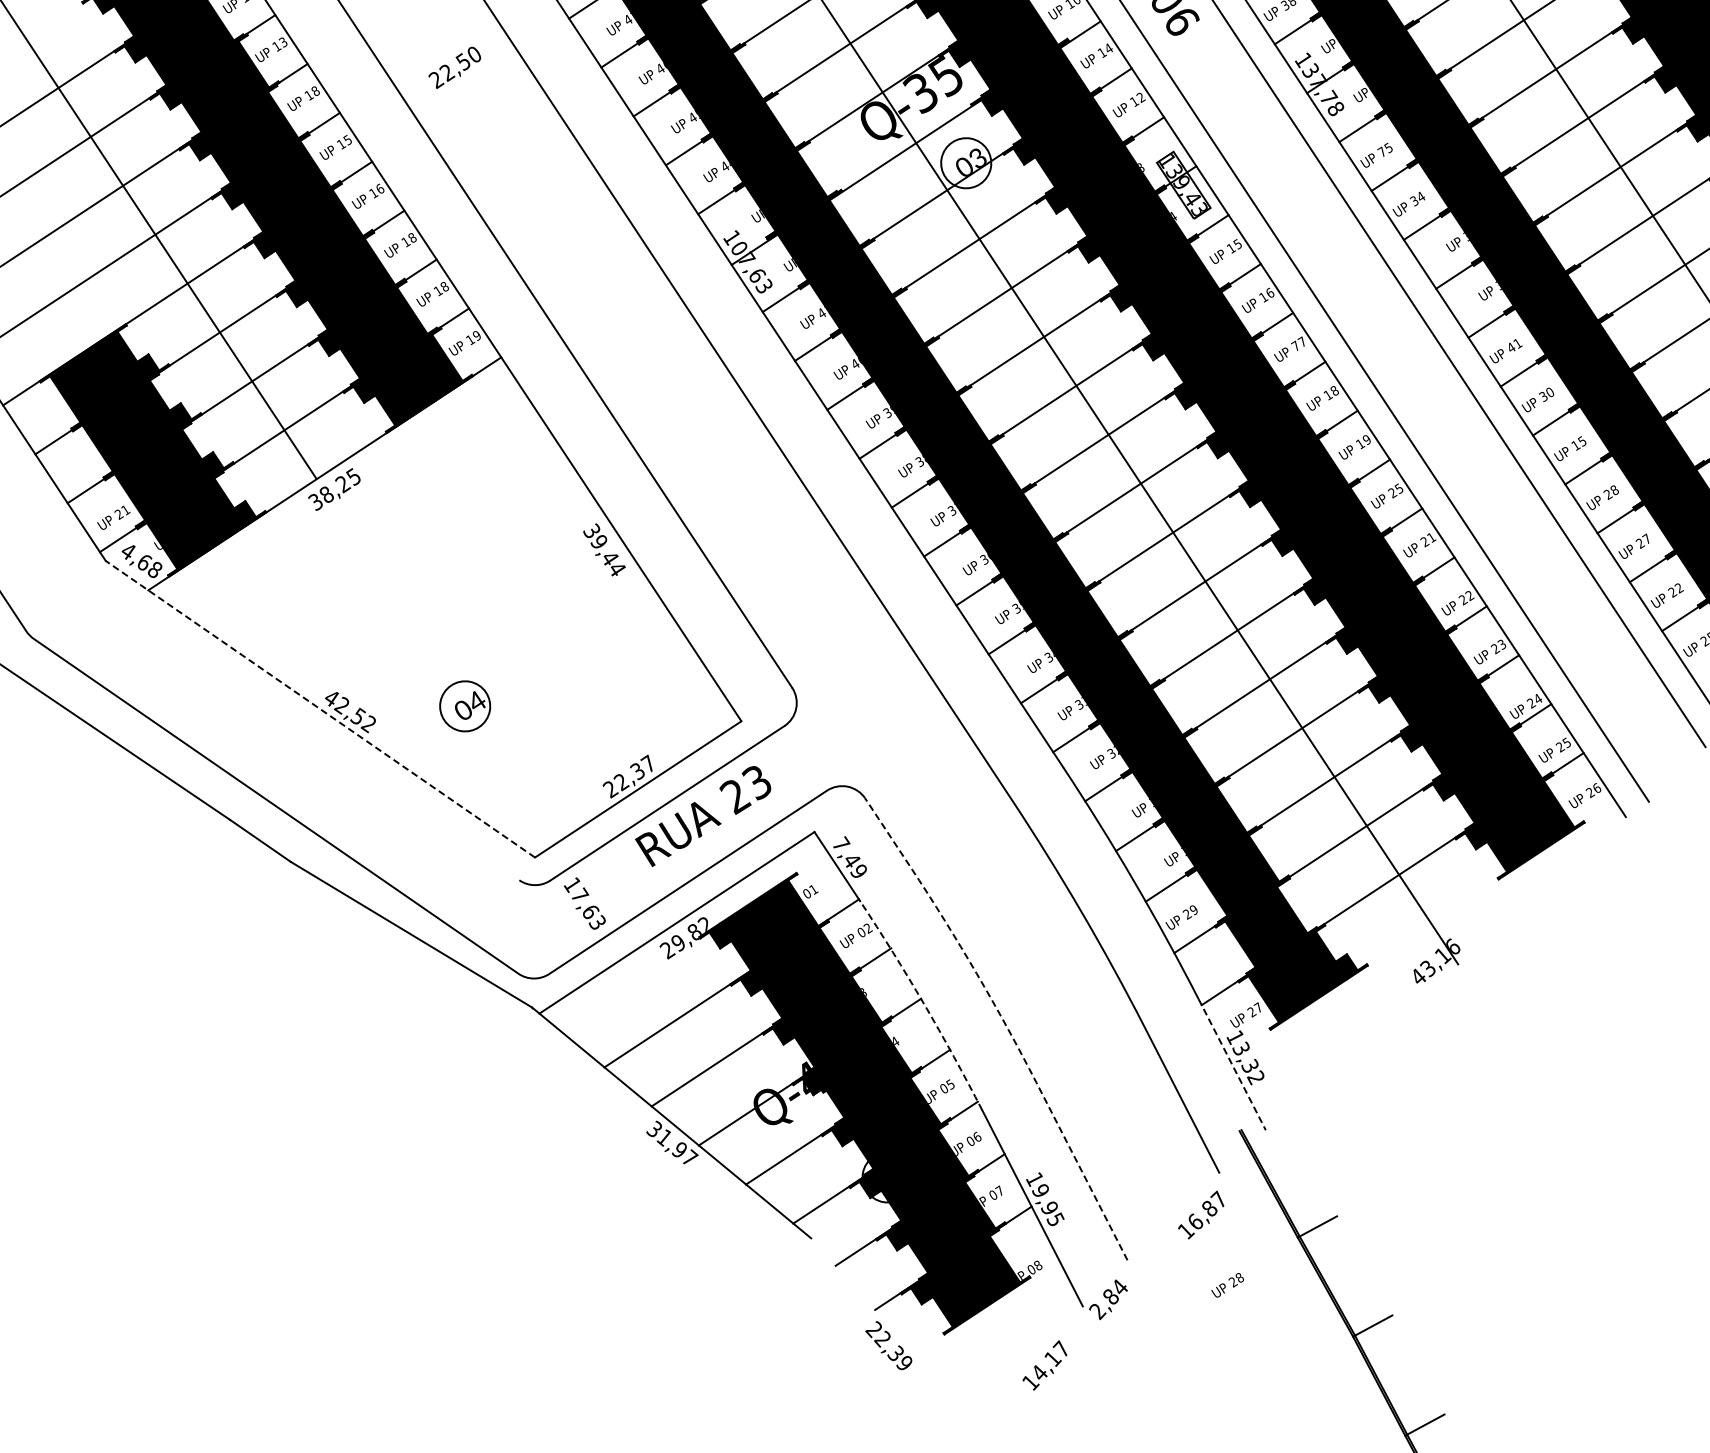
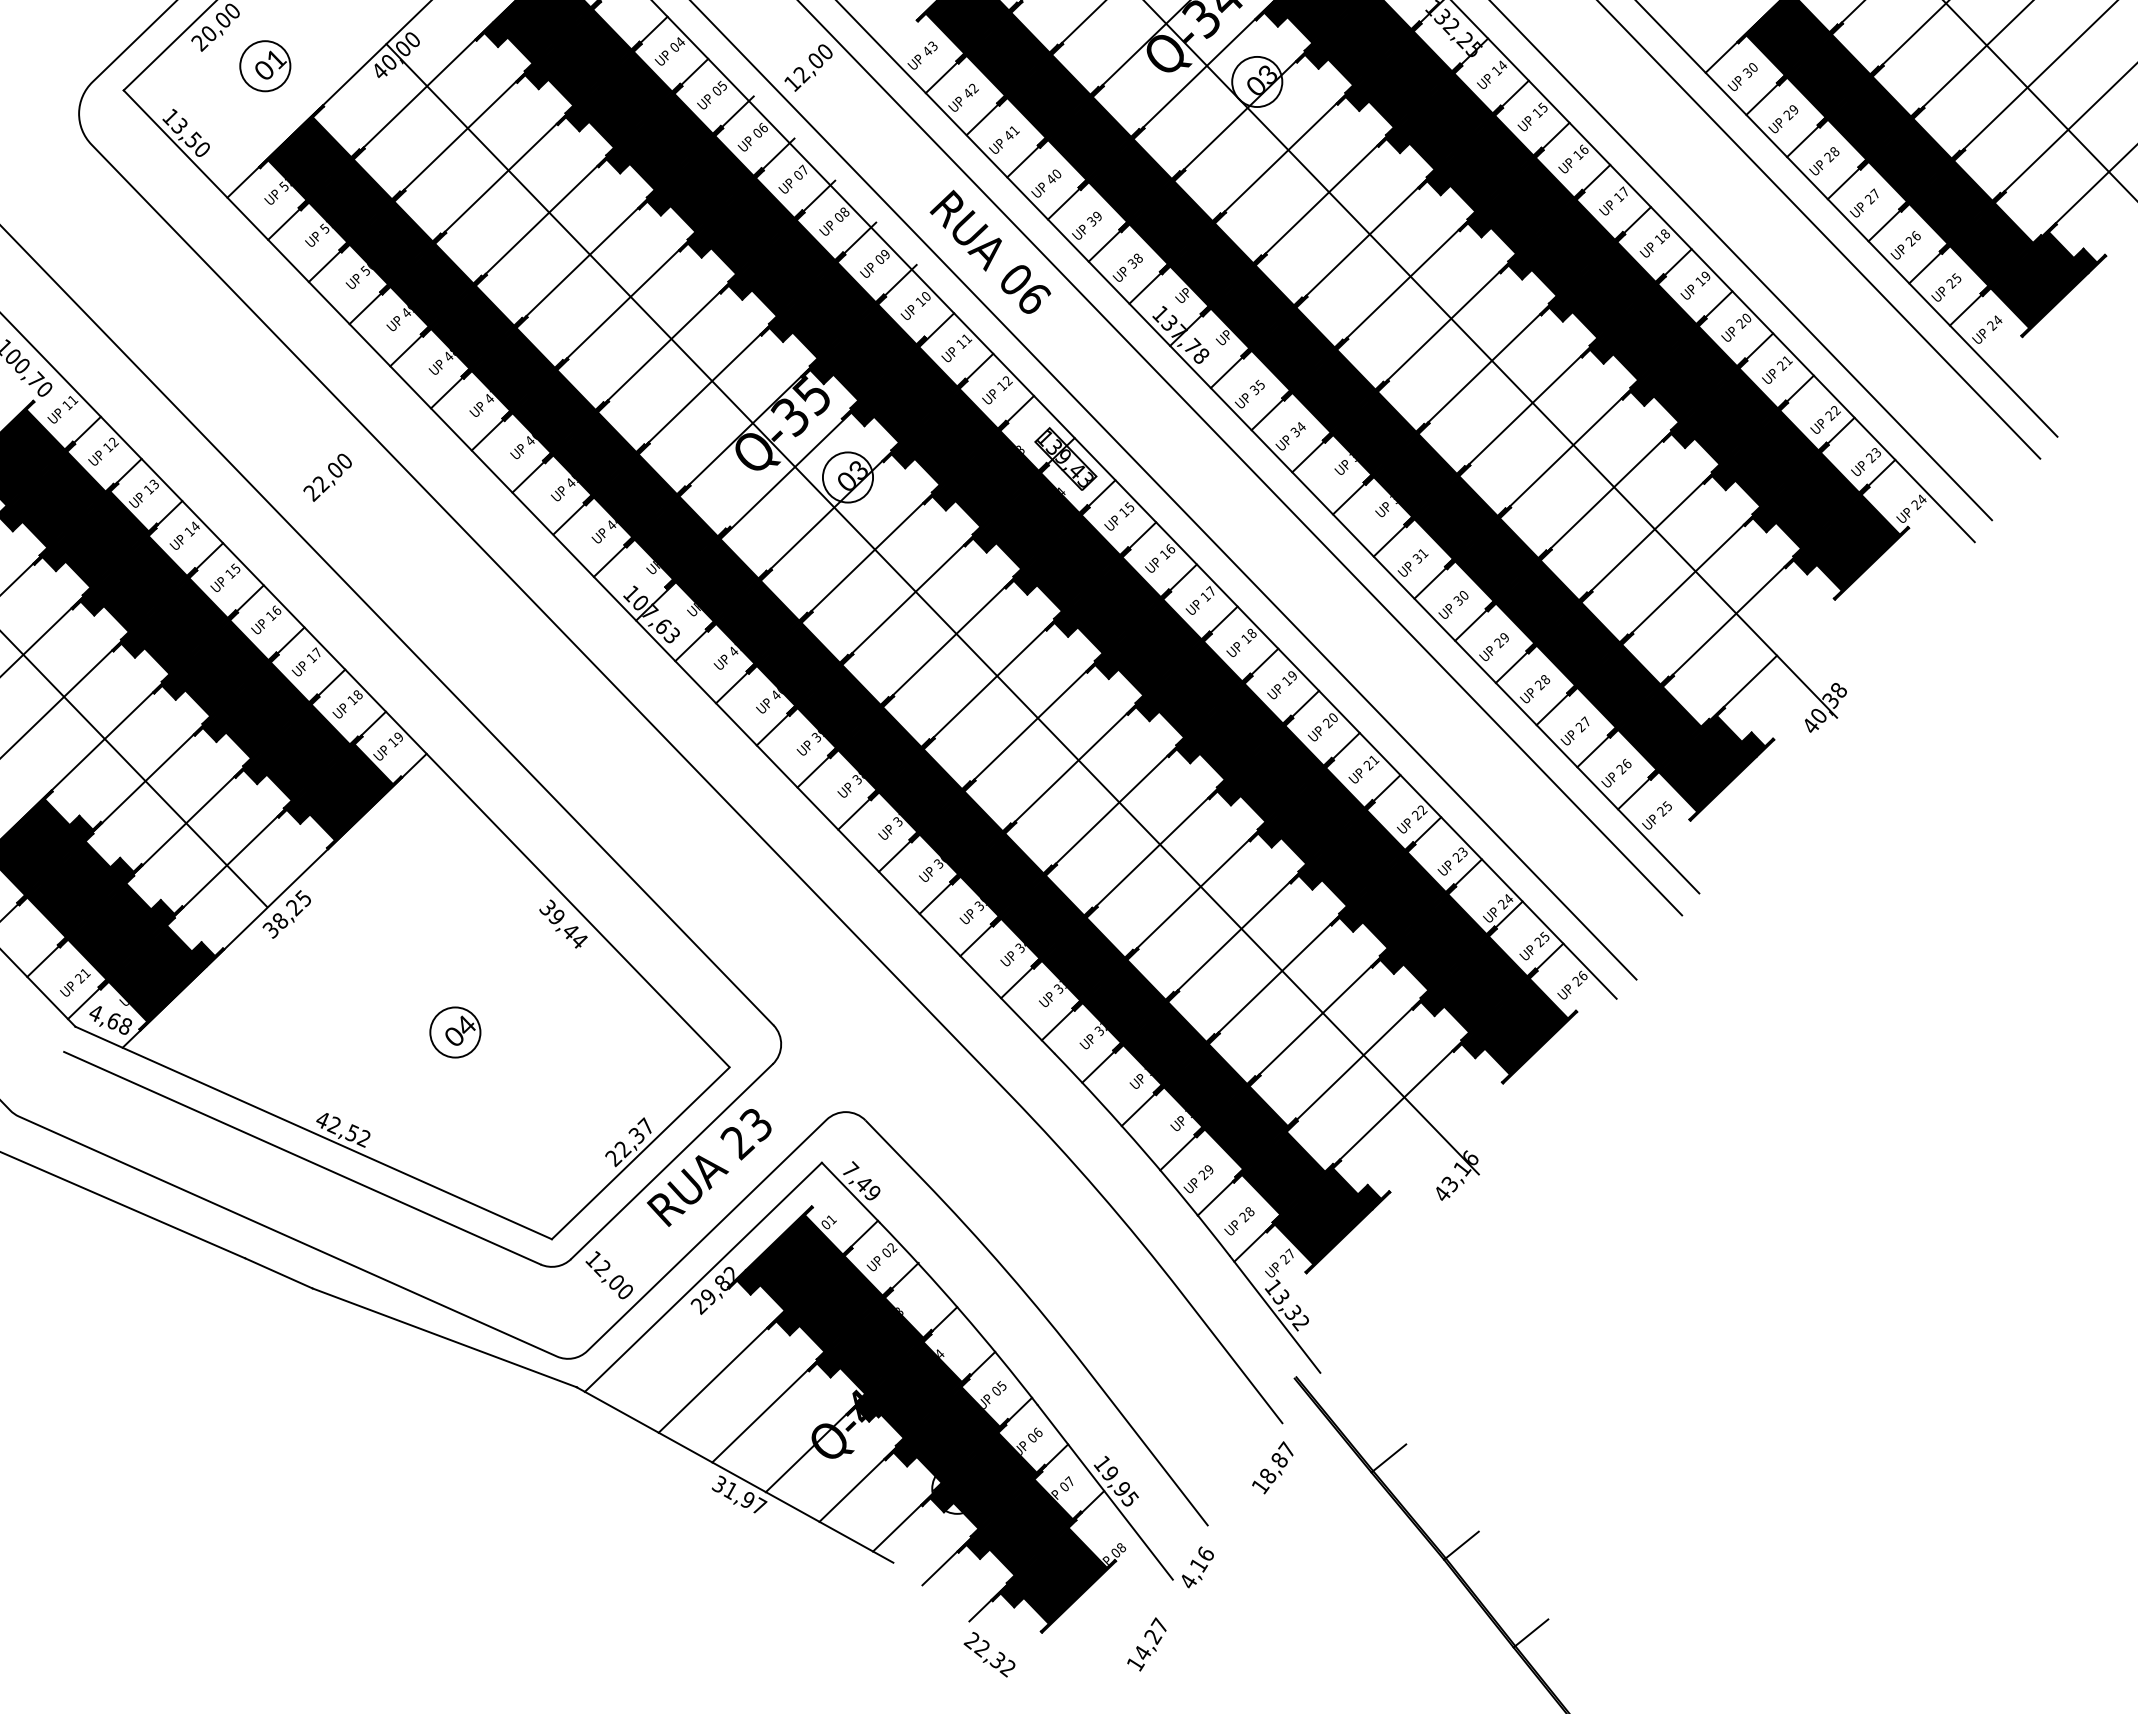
text: (1109, 48) -> (967, 338), 14 -> 11
text: (461, 61) -> (333, 470), 22,50 -> 22,00
text: (315, 90) -> (194, 525), 18 -> 14
text: (1381, 151) -> (1254, 389), 75 -> 35
text: (411, 237) -> (316, 652), 18 -> 17
text: (1295, 345) -> (1205, 596), 77 -> 17
text: (1511, 347) -> (1417, 558), 41 -> 31
text: (1578, 443) -> (1501, 640), 15 -> 29
text: (1398, 488) -> (1332, 717), 25 -> 20
text: (1679, 587) -> (1627, 763), 22 -> 26
part: (465, 706) -> (455, 1032), moved
line: (320, 708) -> (313, 1132), dashed -> solid
line: (304, 731) -> (302, 1157), added
text: (588, 908) -> (613, 1279), 17,63 -> 12,00
arc: (924, 1003) -> (961, 1311), dashed -> solid
line: (1003, 1021) -> (1042, 1314), dashed -> solid
line: (1232, 1064) -> (1275, 1314), dashed -> solid
text: (1195, 1221) -> (1268, 1475), 16,87 -> 18,87
text: (1227, 1285) -> (1239, 1221), moved
text: (1108, 1298) -> (1196, 1567), 2,84 -> 4,16
text: (1052, 1359) -> (1152, 1637), 14,17 -> 14,27
text: (902, 1363) -> (1006, 1668), 22,39 -> 22,32

